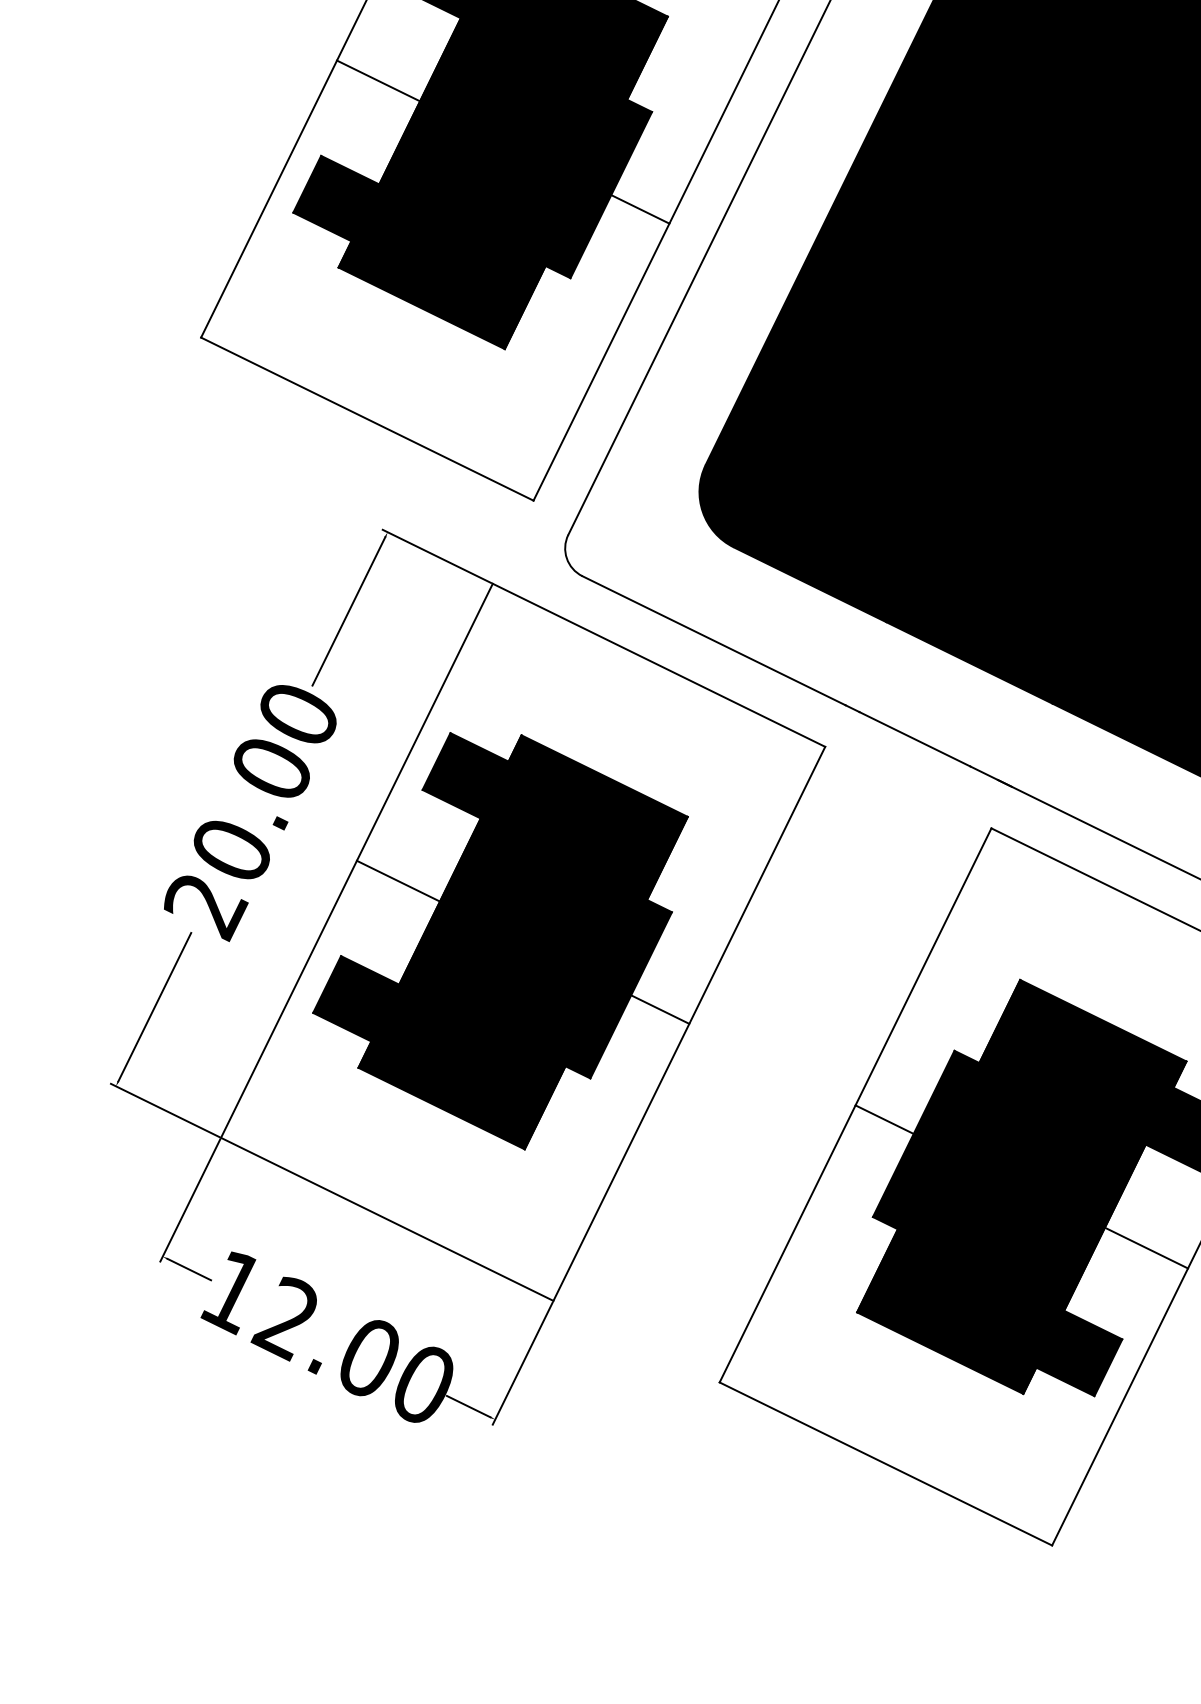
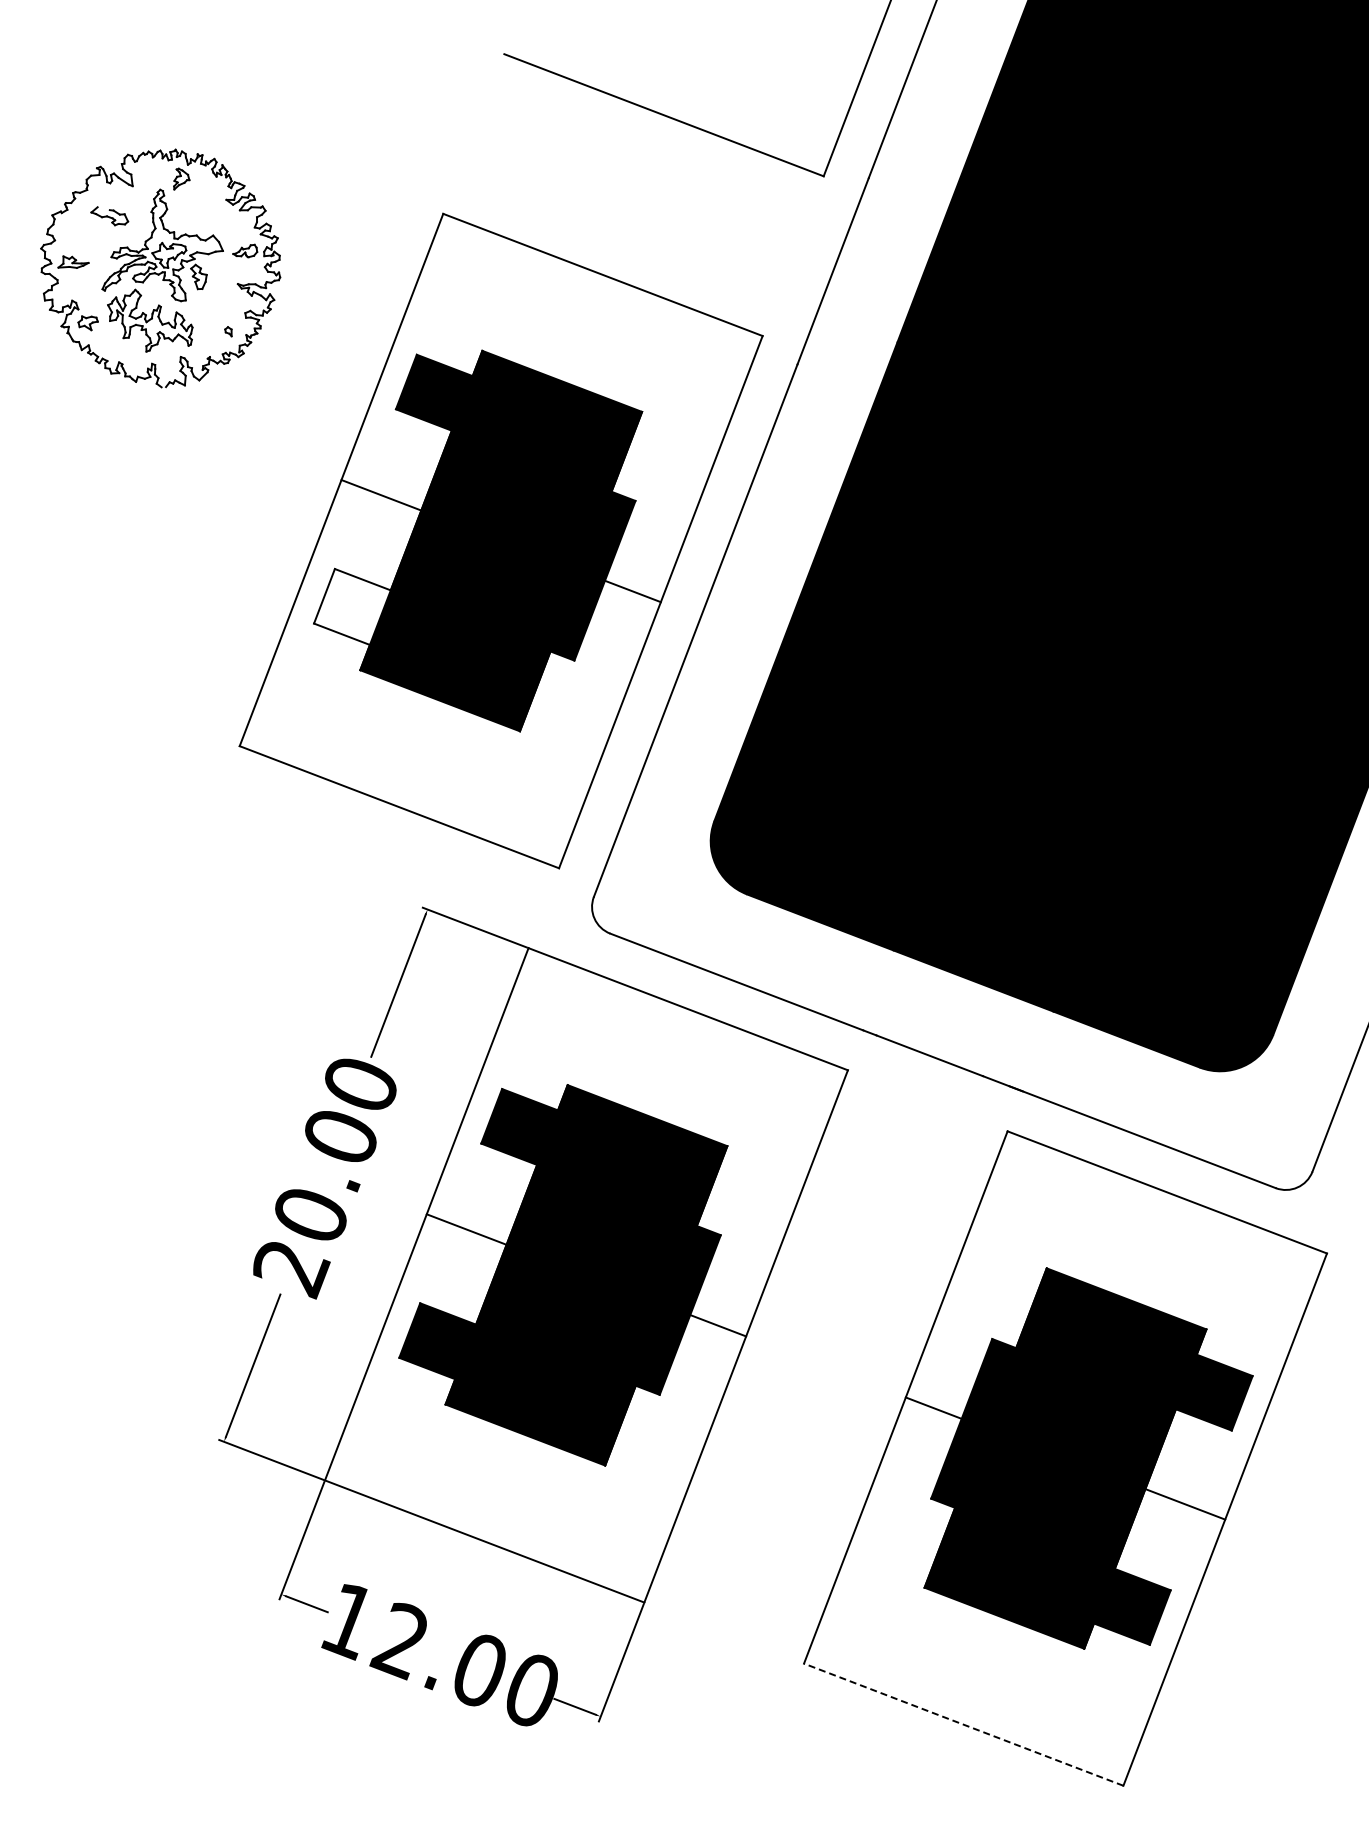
fill: (336, 198) -> (352, 606), removed
line: (885, 1463) -> (963, 1724), solid -> dashed

